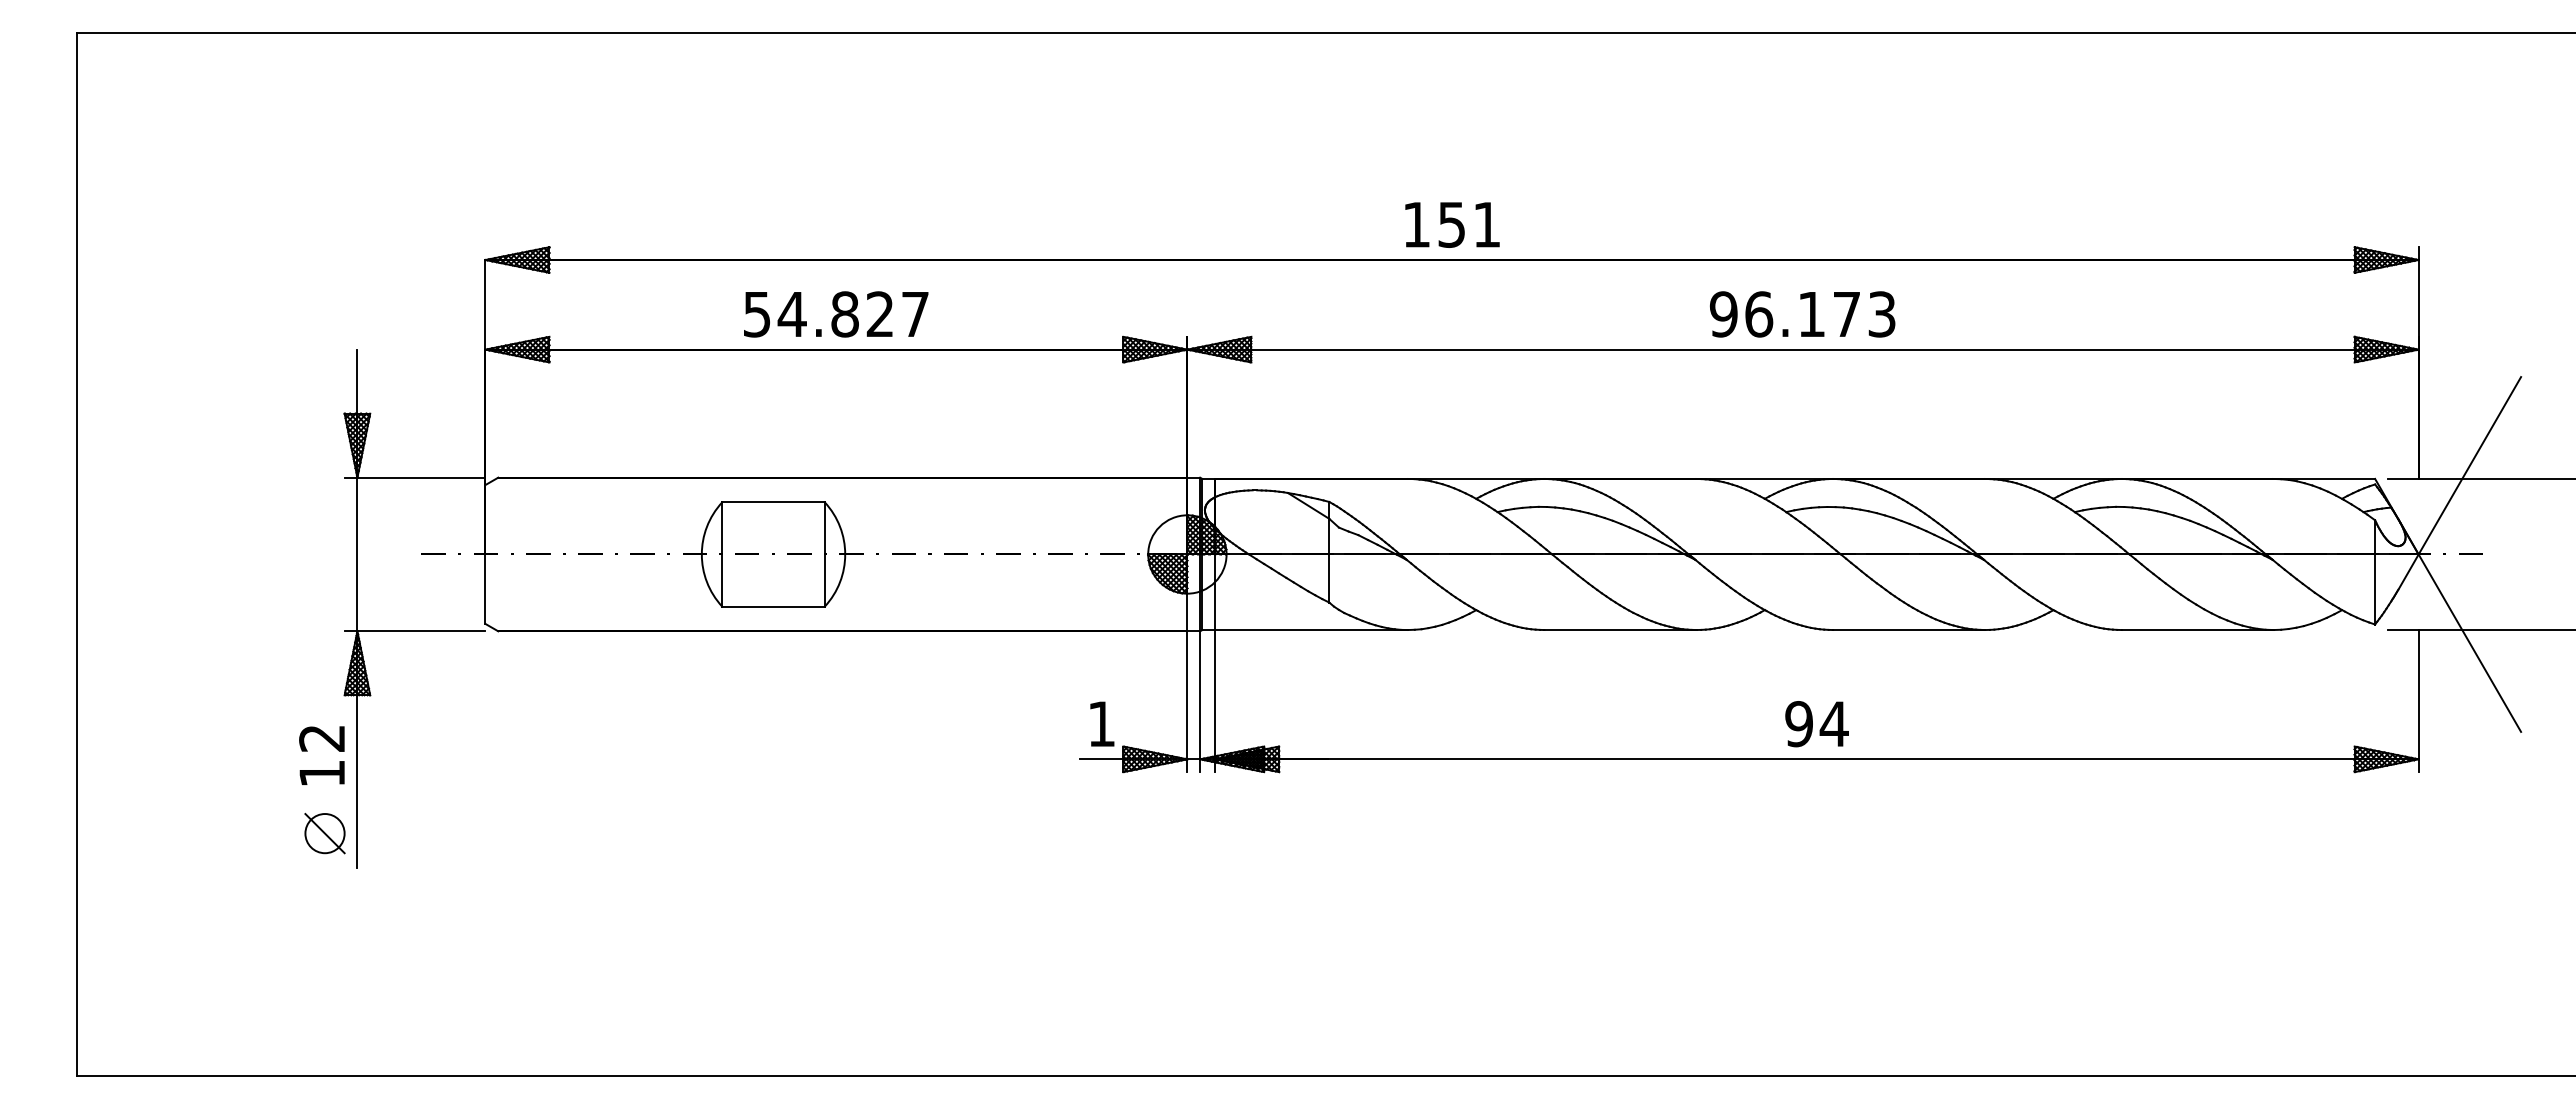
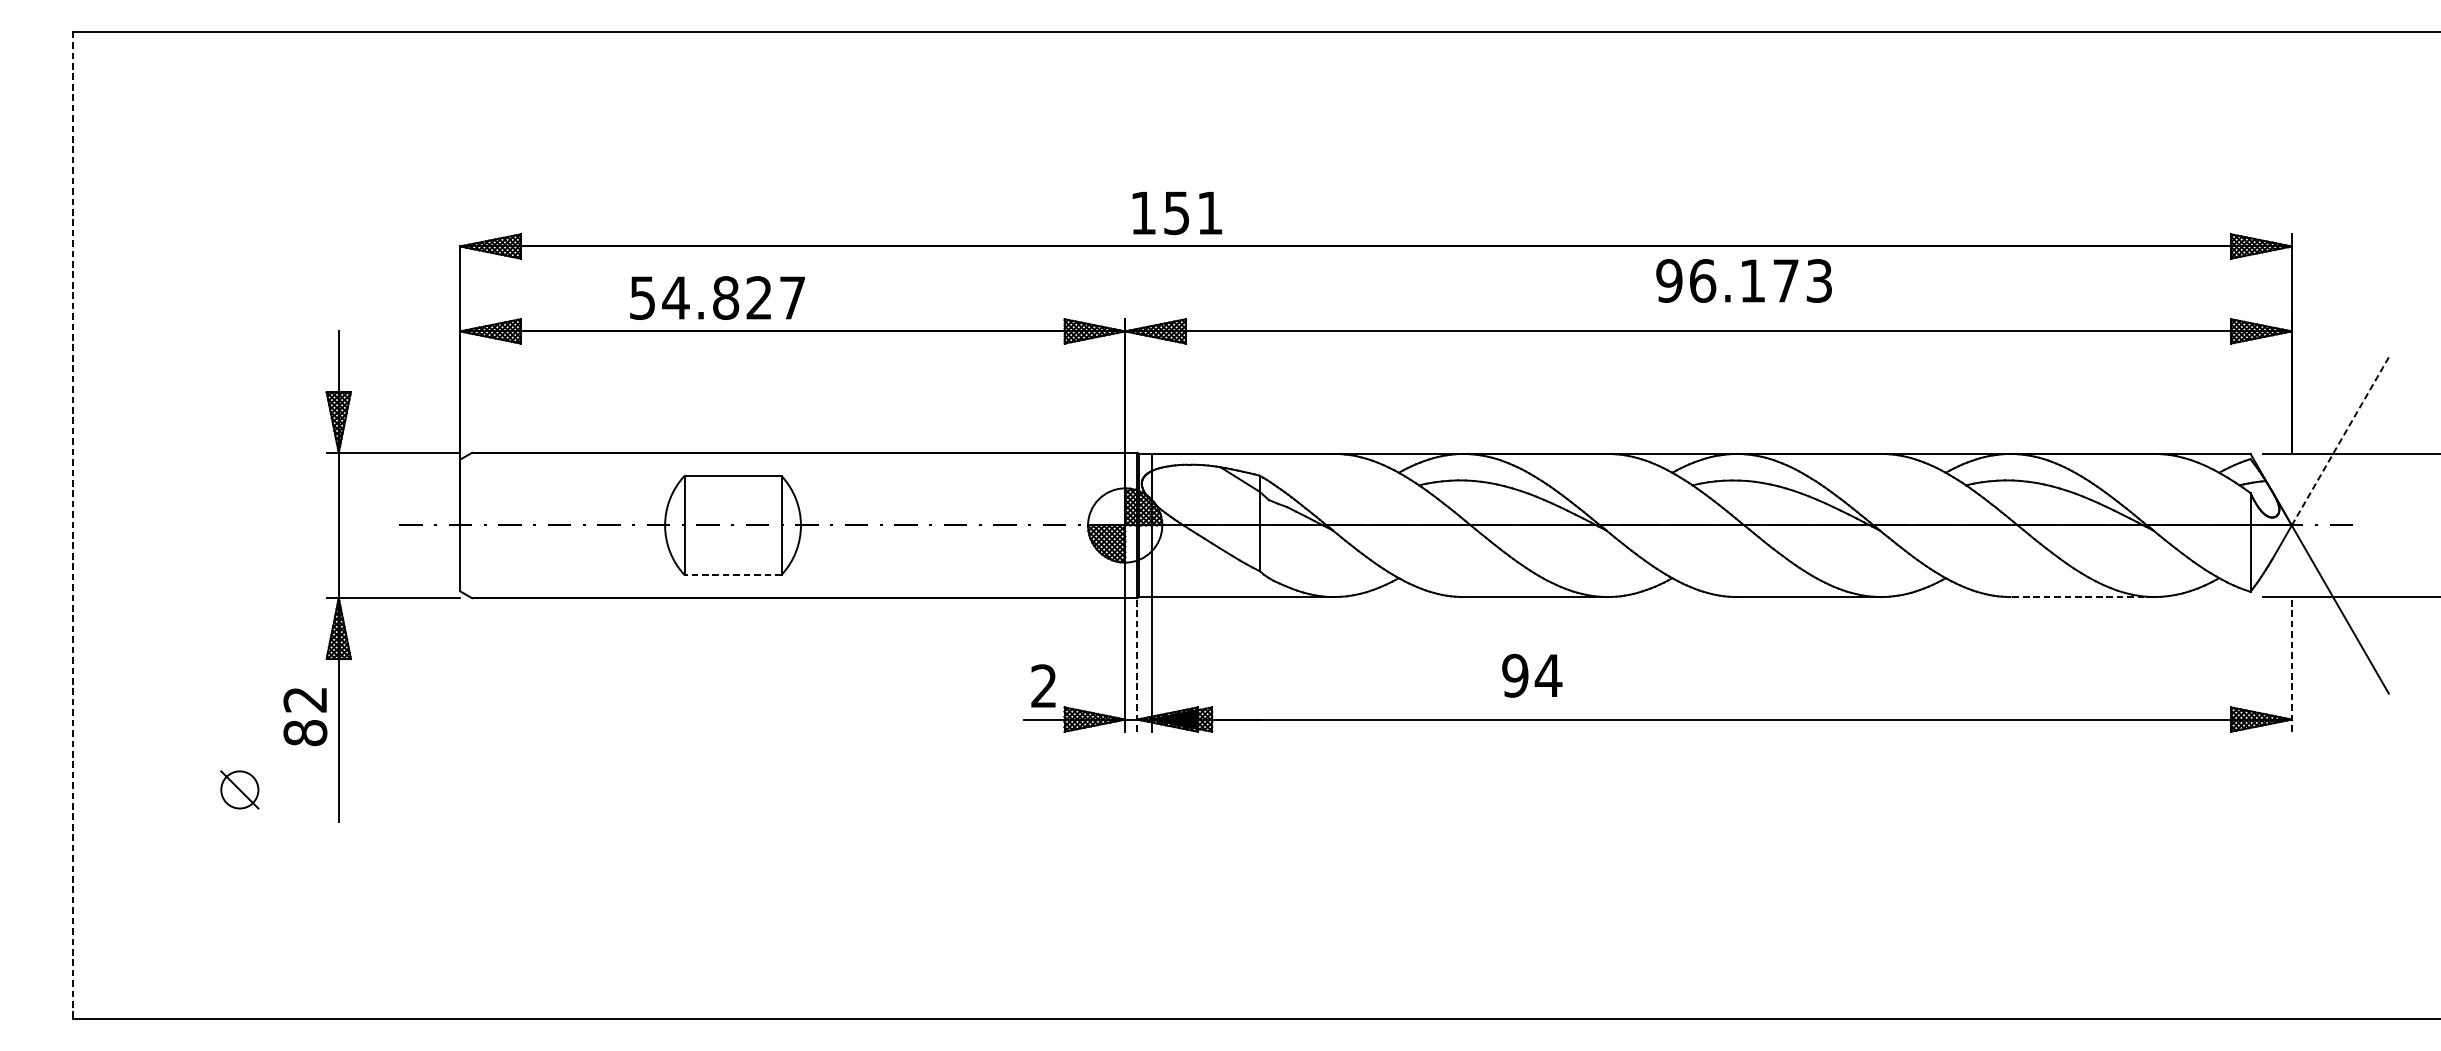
text: (1452, 224) -> (1177, 212), moved
text: (836, 314) -> (717, 298), moved
text: (1802, 314) -> (1743, 281), moved
line: (2470, 465) -> (2340, 441), solid -> dashed
line: (77, 554) -> (73, 525), solid -> dashed
line: (773, 606) -> (733, 574), solid -> dashed
line: (2197, 630) -> (2082, 597), solid -> dashed
line: (2418, 700) -> (2291, 663), solid -> dashed
line: (1200, 701) -> (1137, 664), solid -> dashed
text: (1101, 723) -> (1043, 685), 1 -> 2
text: (1816, 724) -> (1531, 676), moved
text: (322, 773) -> (305, 733), 12 -> 82
part: (324, 833) -> (239, 789), moved

